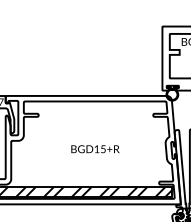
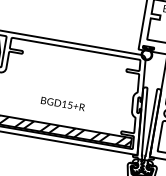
text: (95, 149) -> (63, 104), moved

